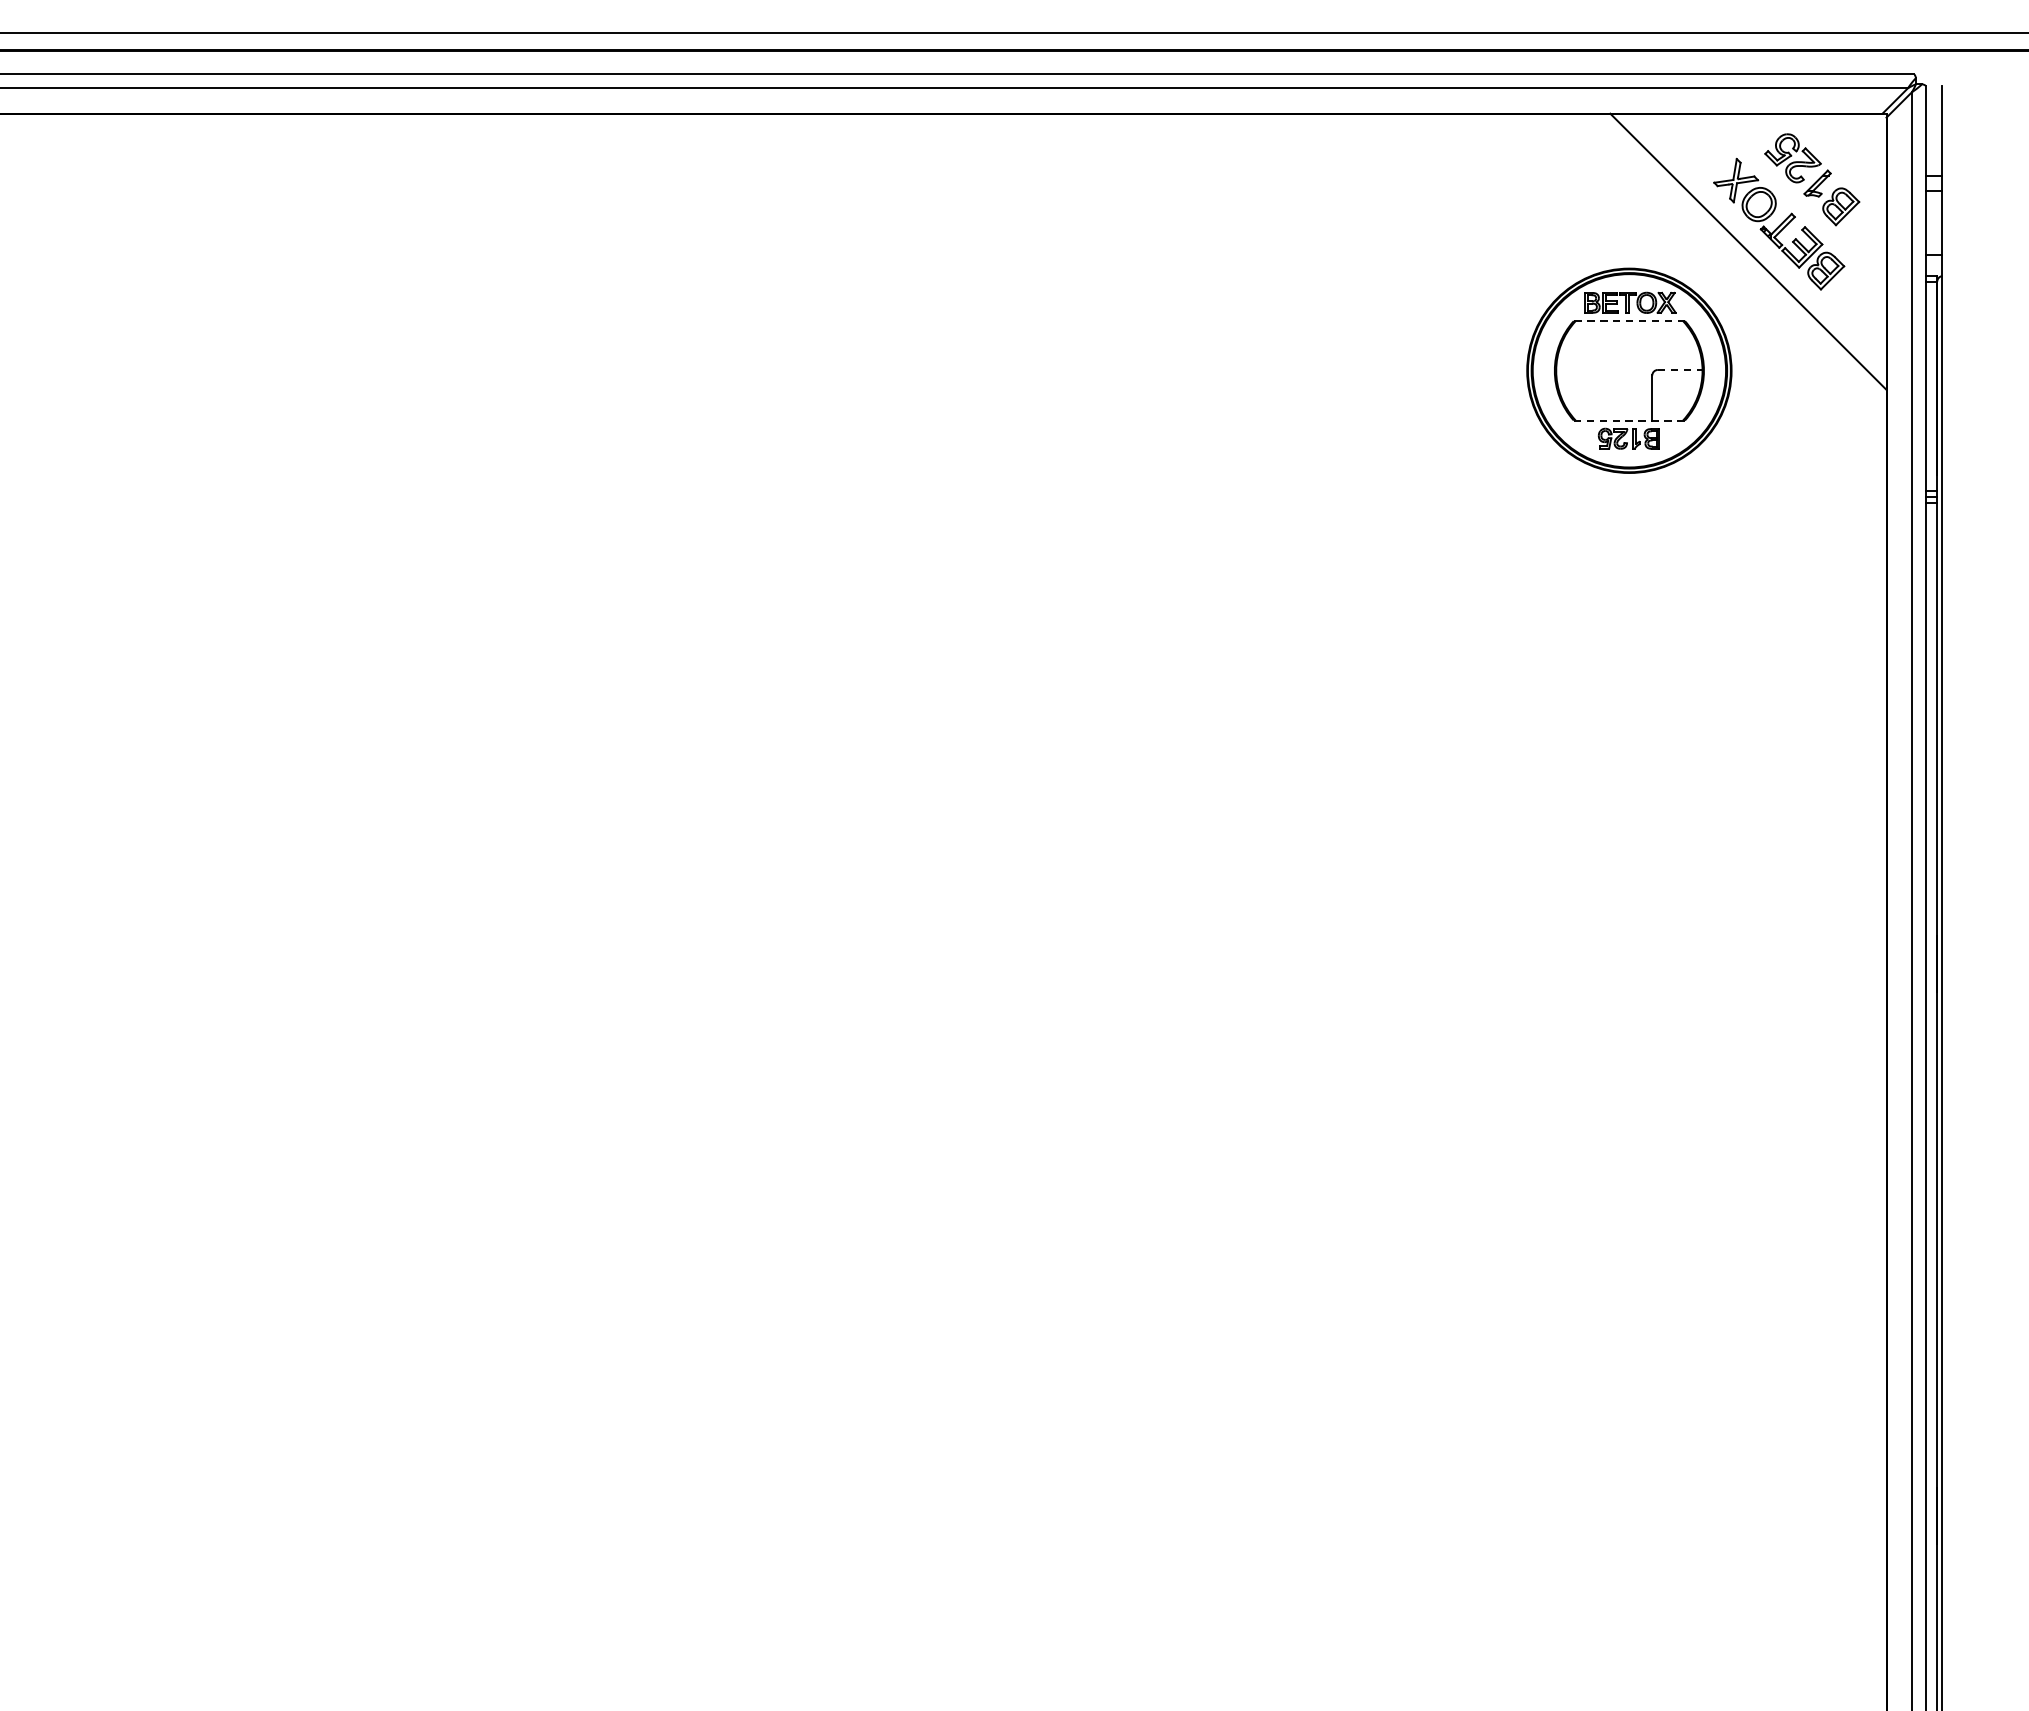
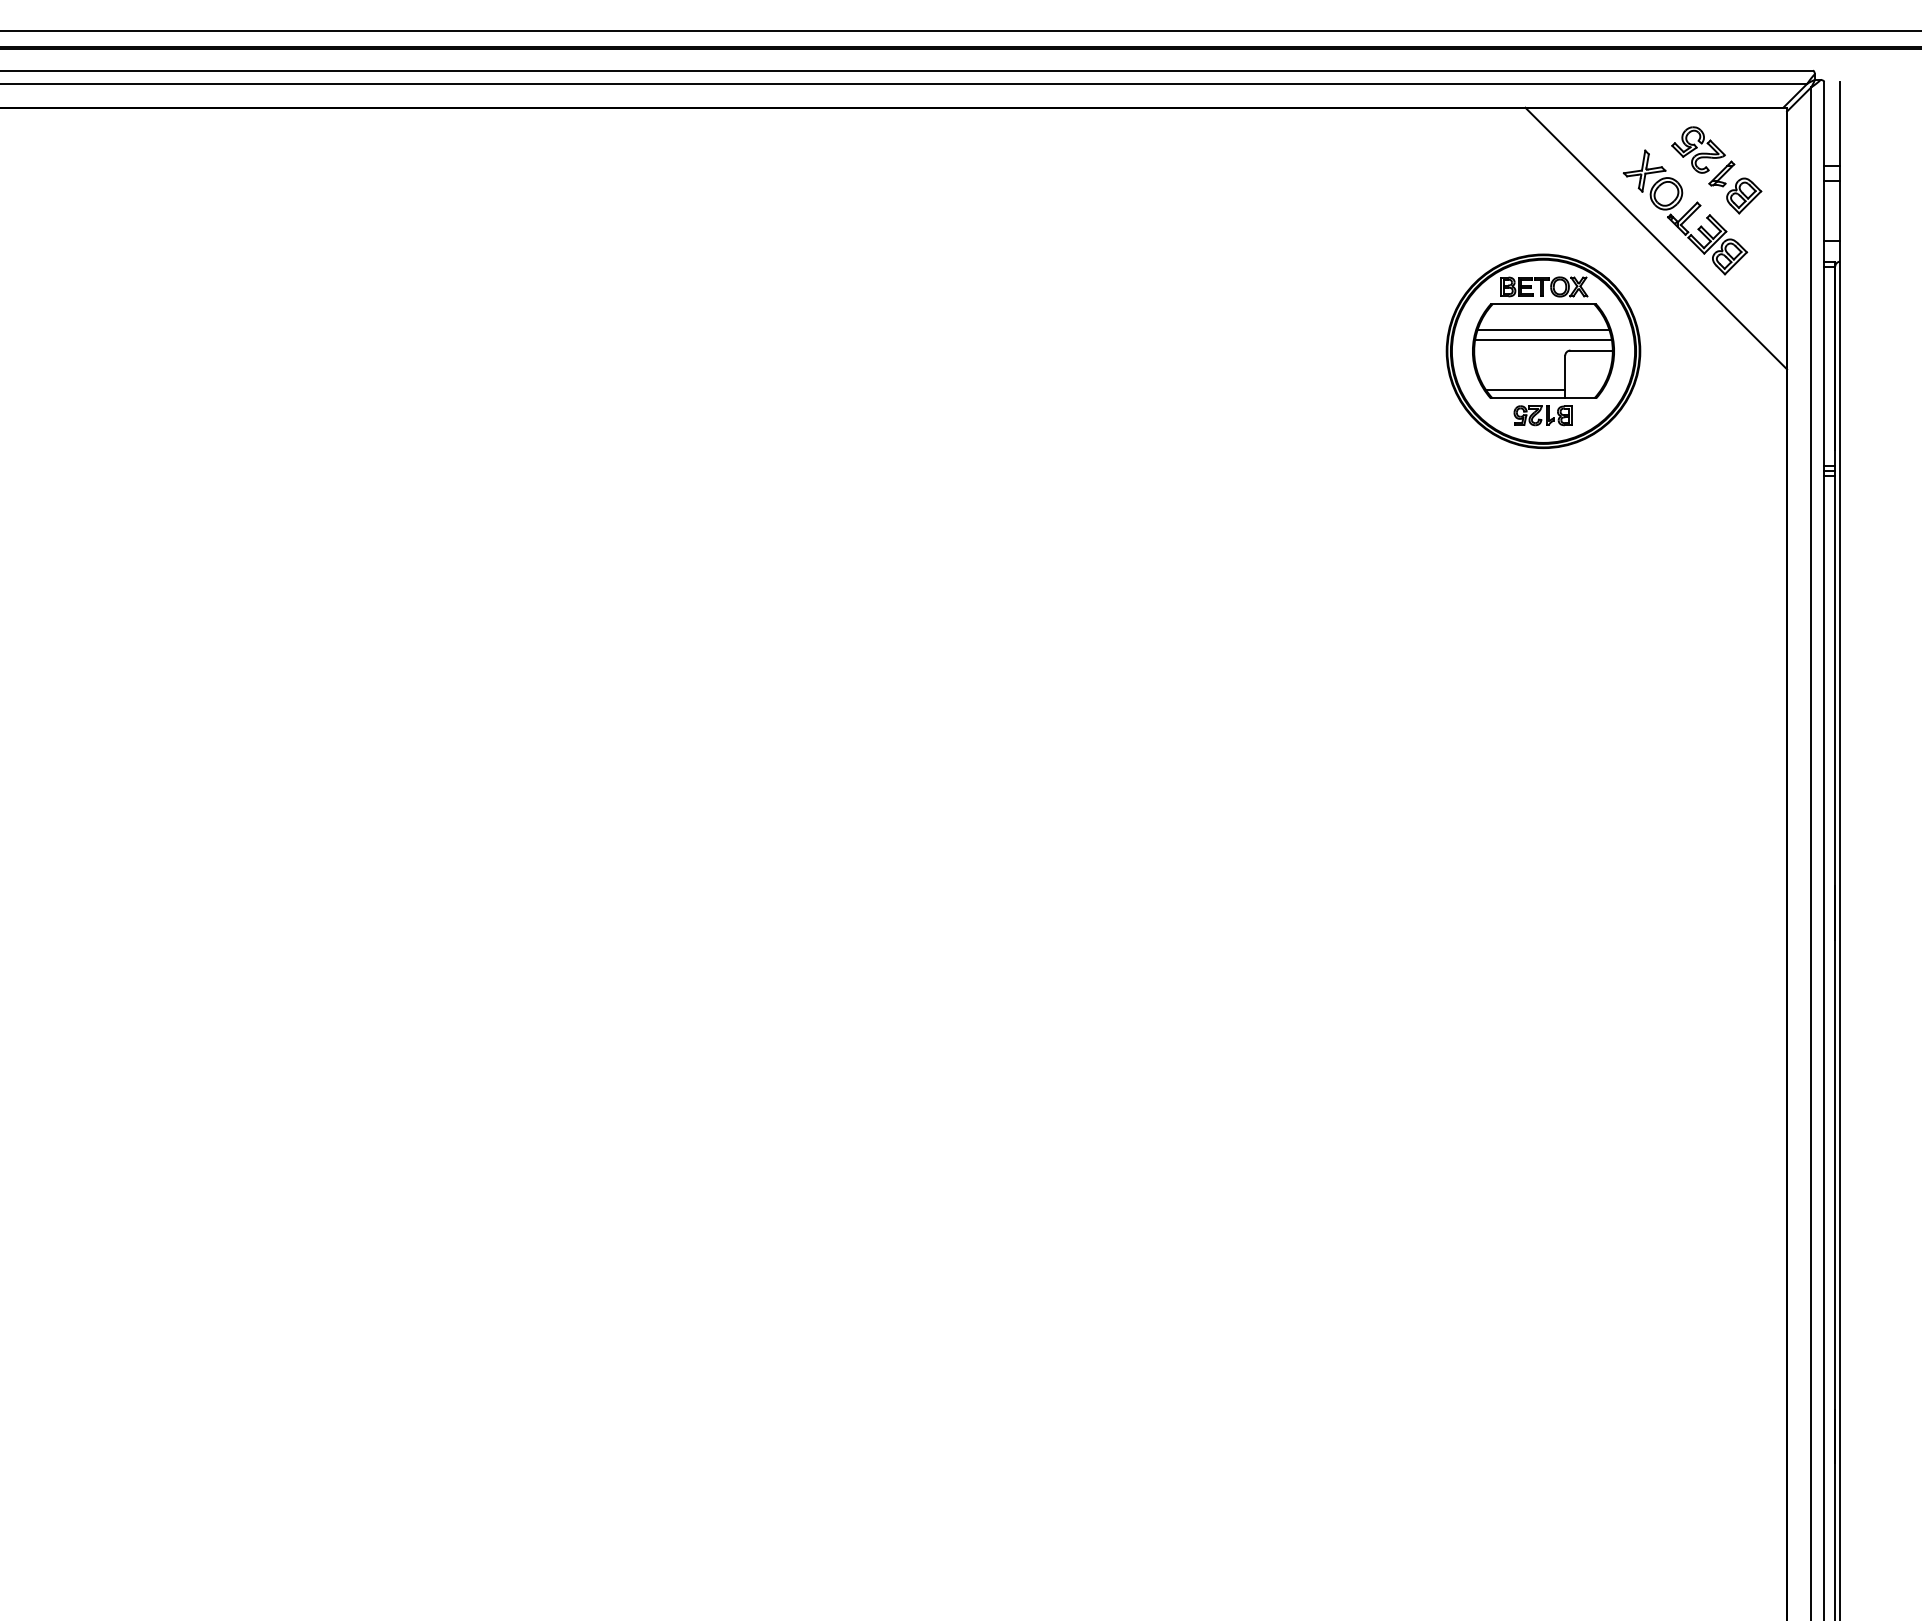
line: (1629, 321) -> (1543, 304), dashed -> solid
line: (1629, 348) -> (1543, 330), added
line: (1629, 359) -> (1543, 340), added
line: (1681, 369) -> (1592, 350), dashed -> solid
line: (1610, 411) -> (1525, 389), added
line: (1629, 420) -> (1543, 398), dashed -> solid

